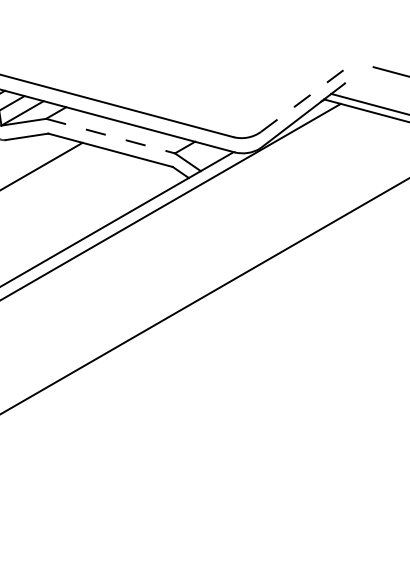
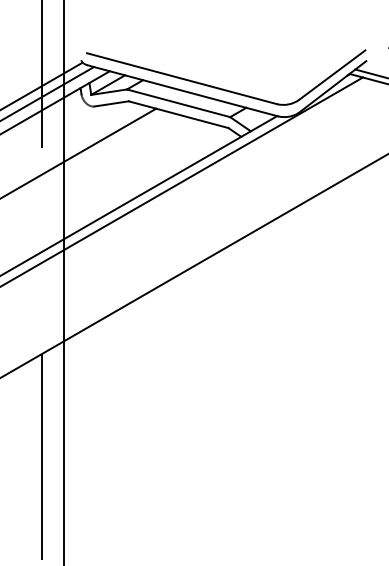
line: (302, 100) -> (332, 74), dashed -> solid
line: (111, 136) -> (179, 103), dashed -> solid

